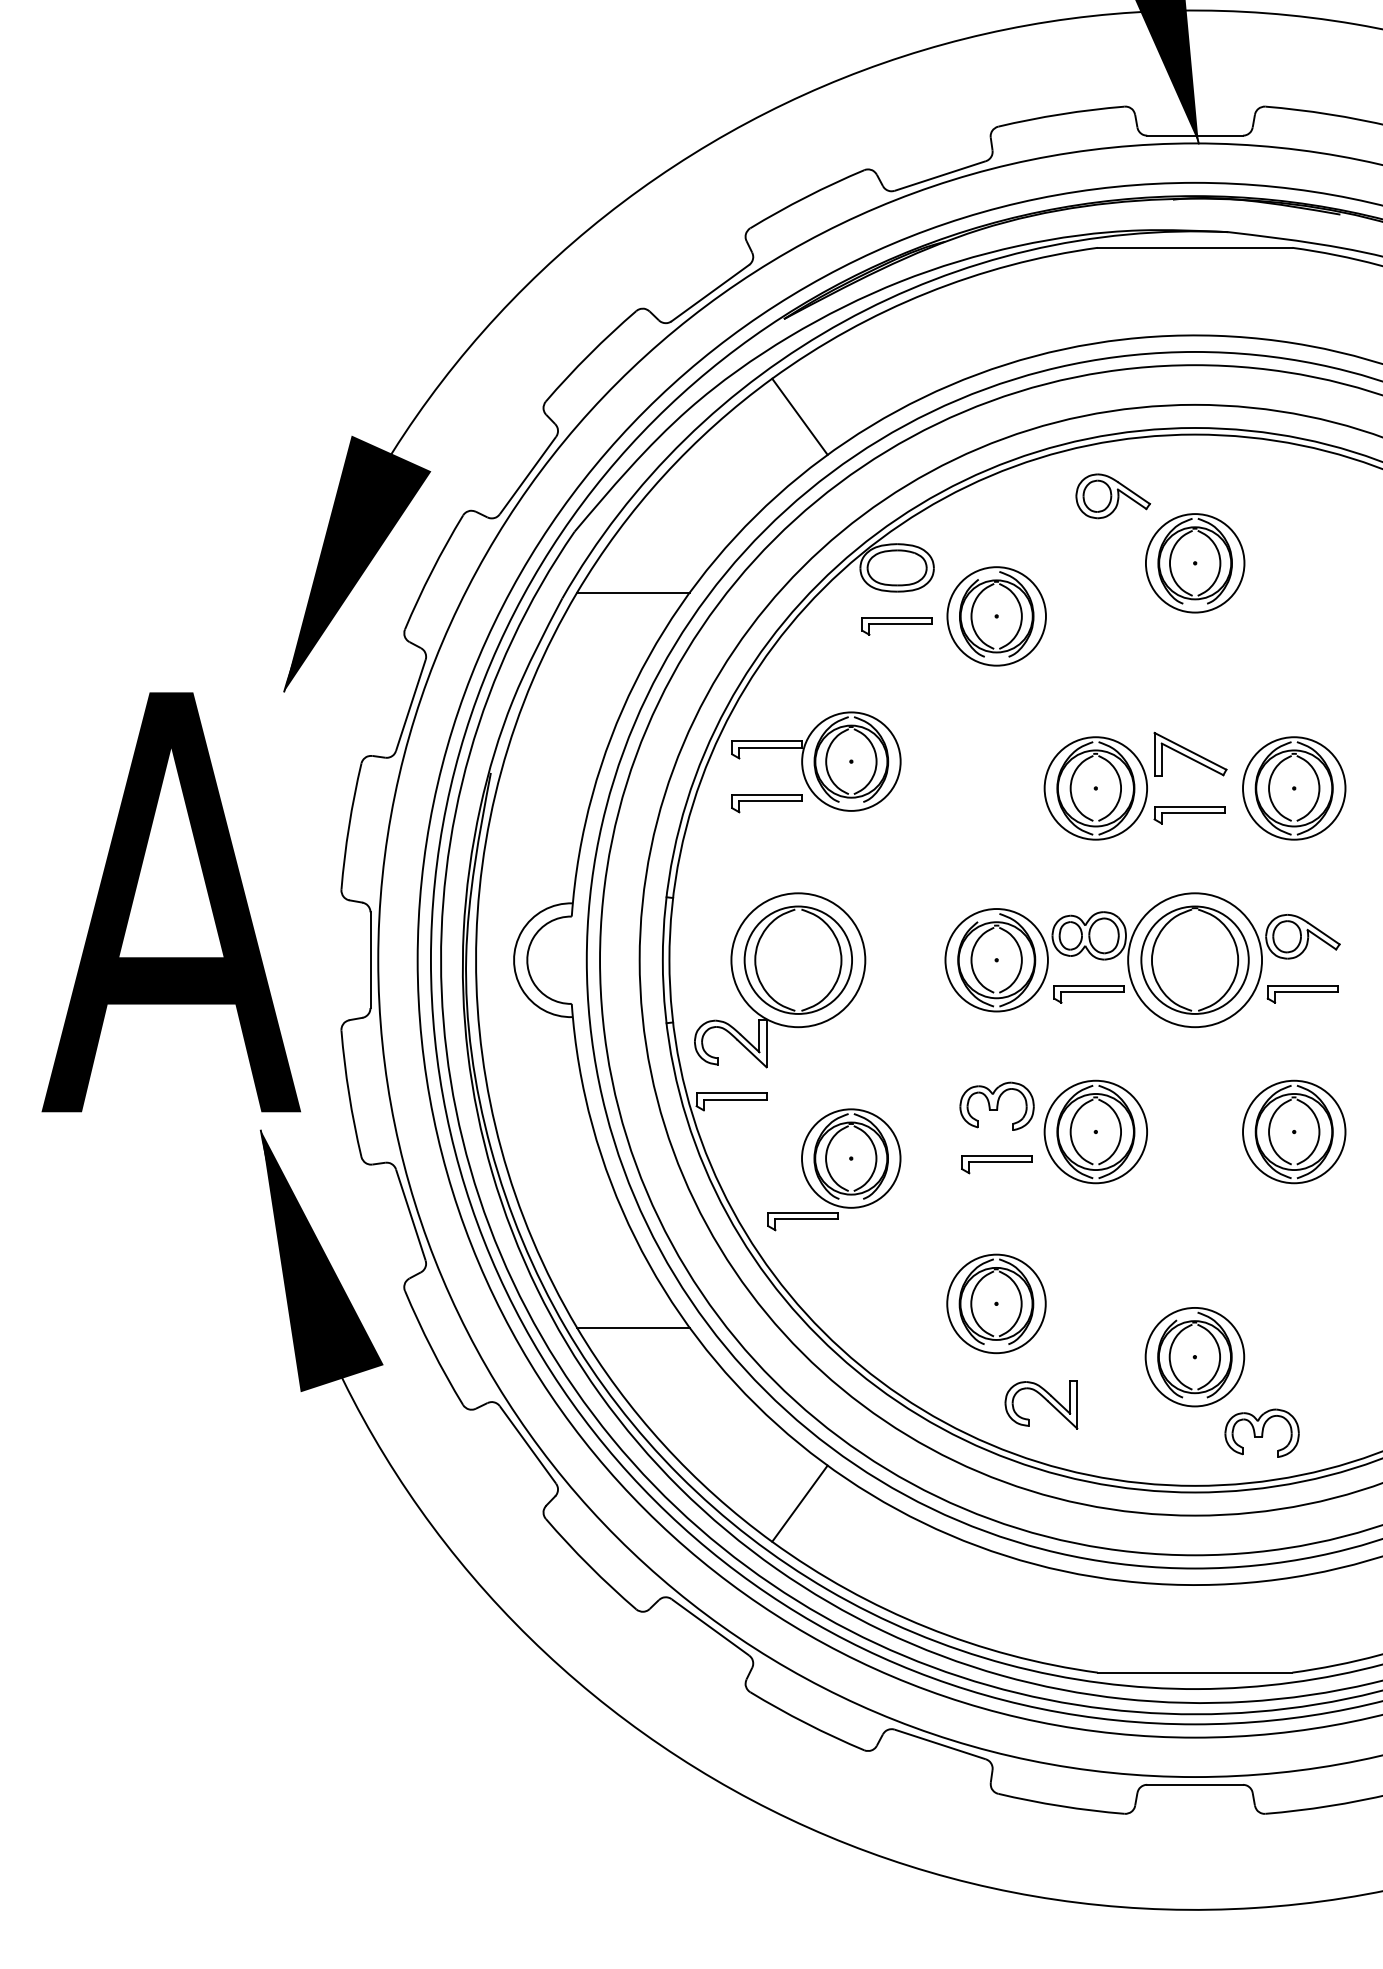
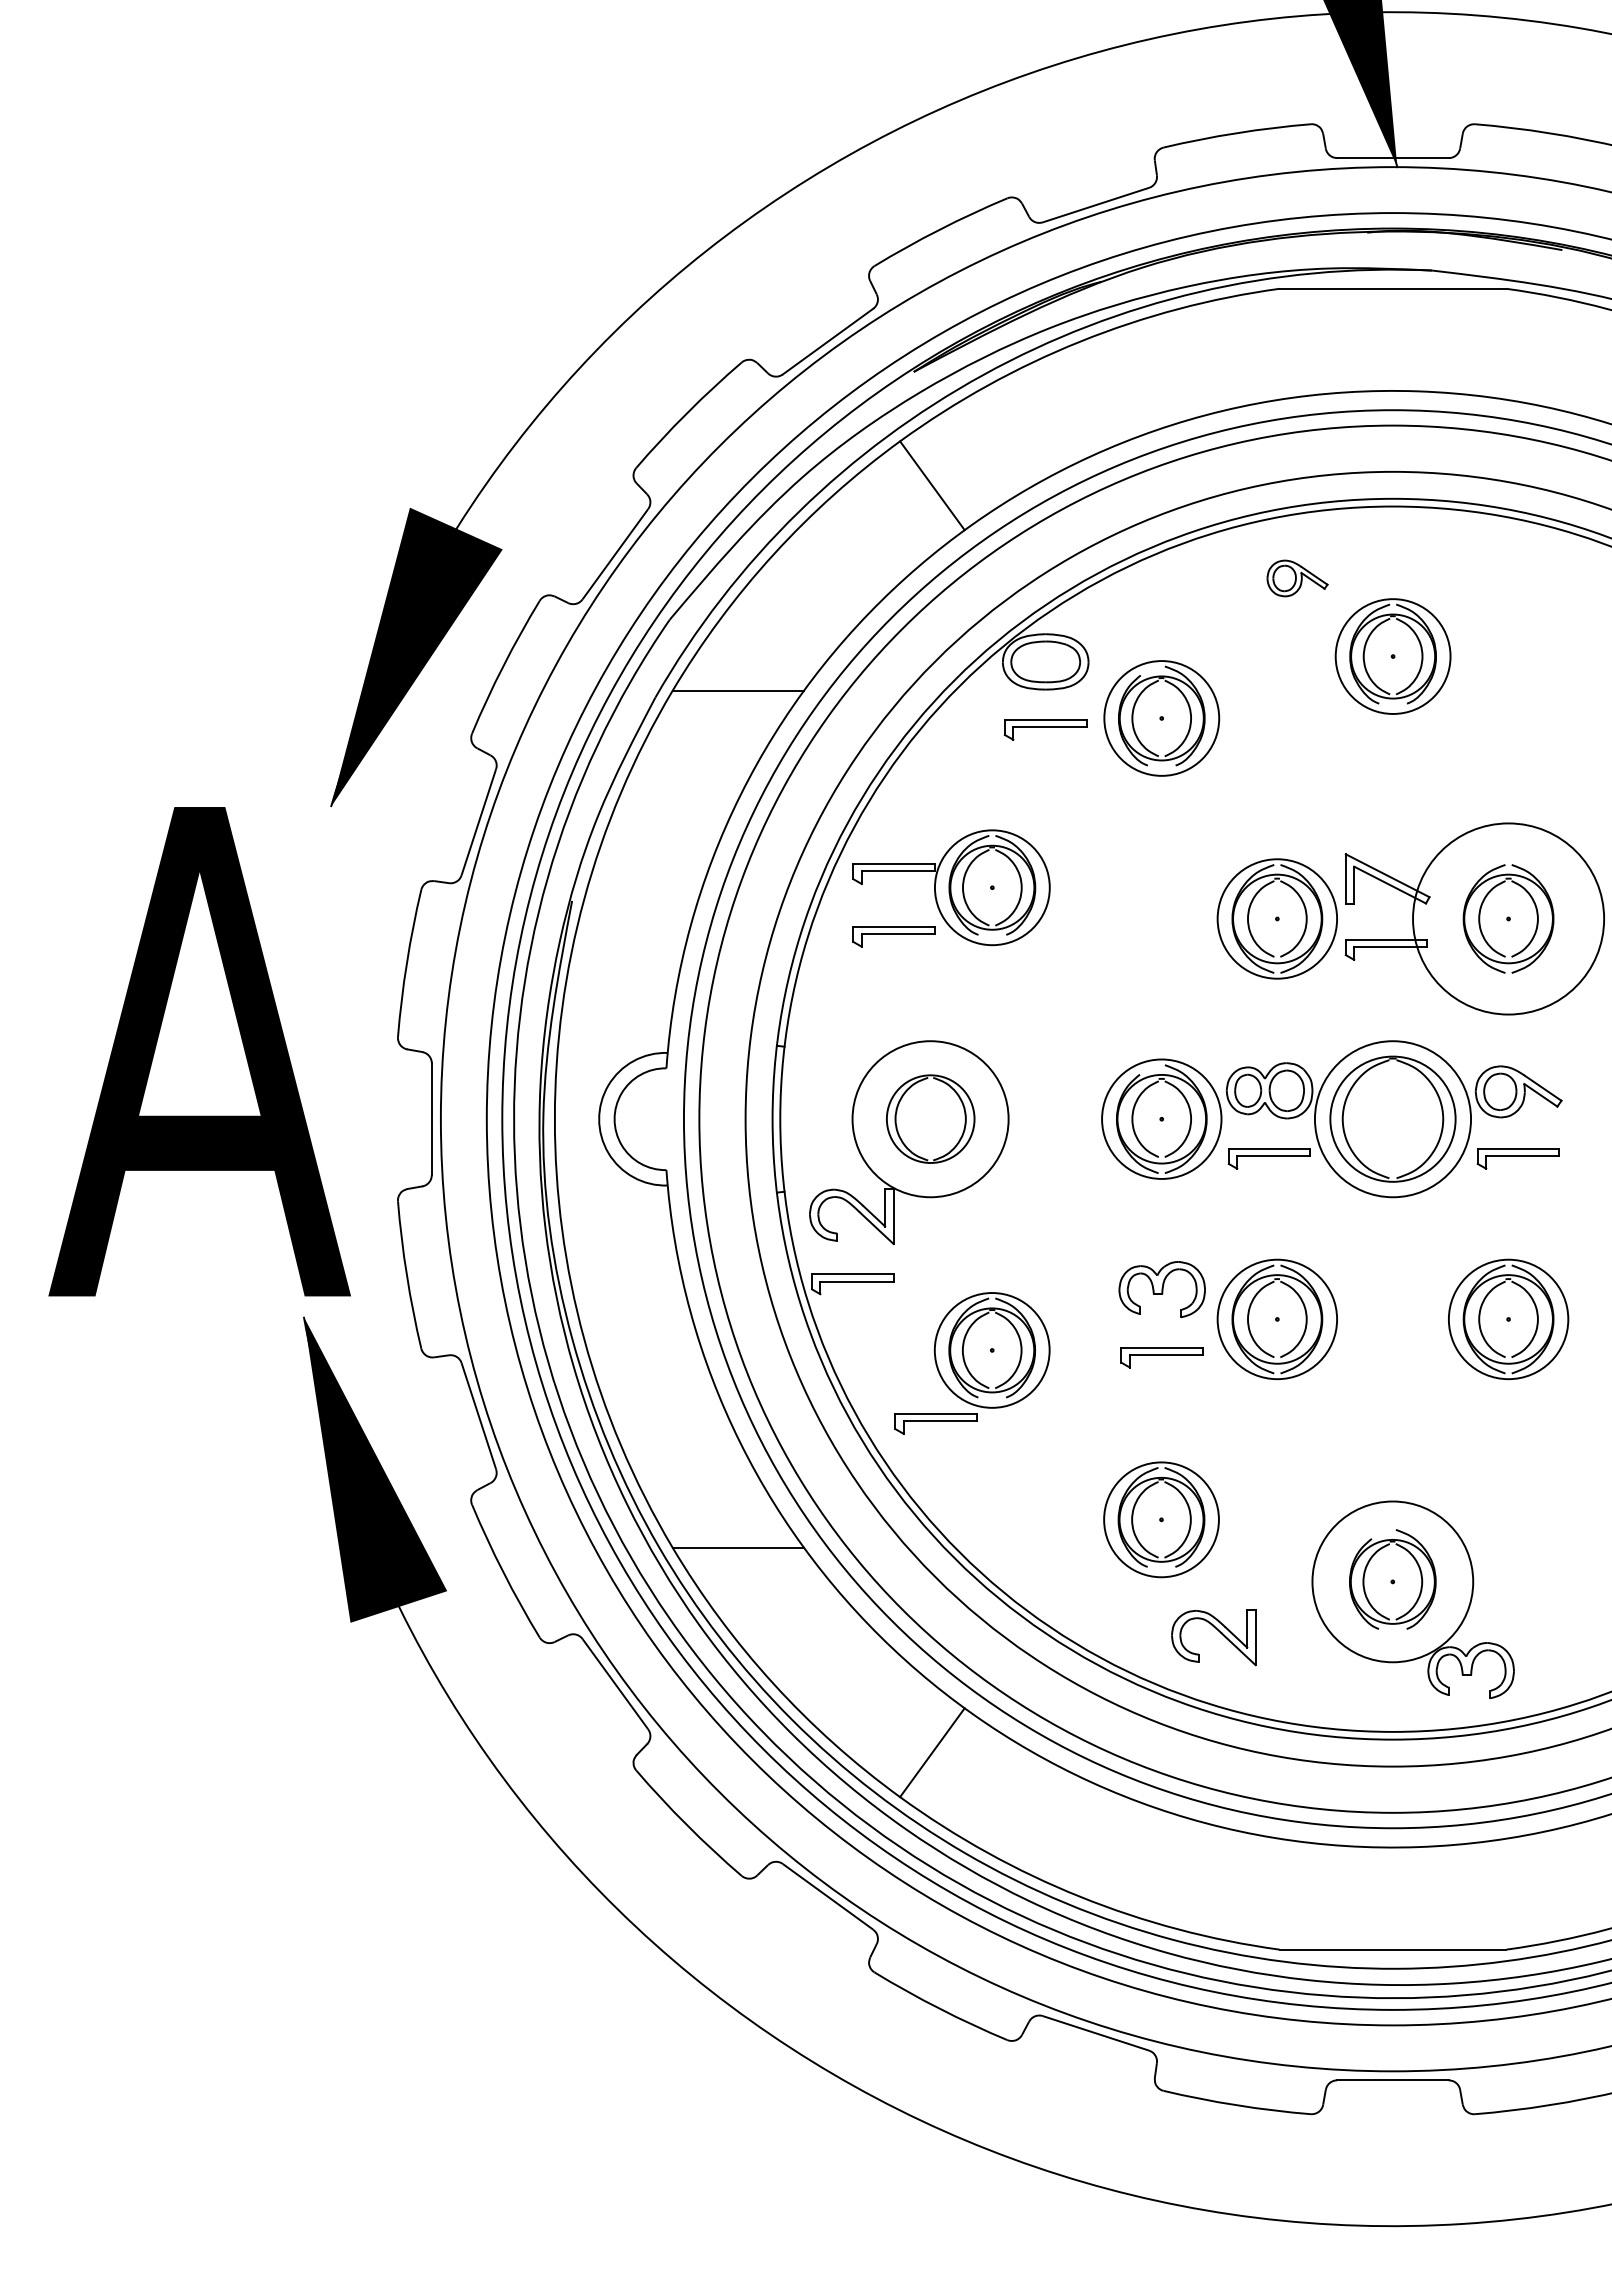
part: (1113, 496) -> (1297, 578), size x0.7
circle: (1294, 788) -> (1508, 918), size x1.6
part: (798, 959) -> (930, 1118), size x0.7
circle: (1194, 1356) -> (1392, 1581), size x1.4

